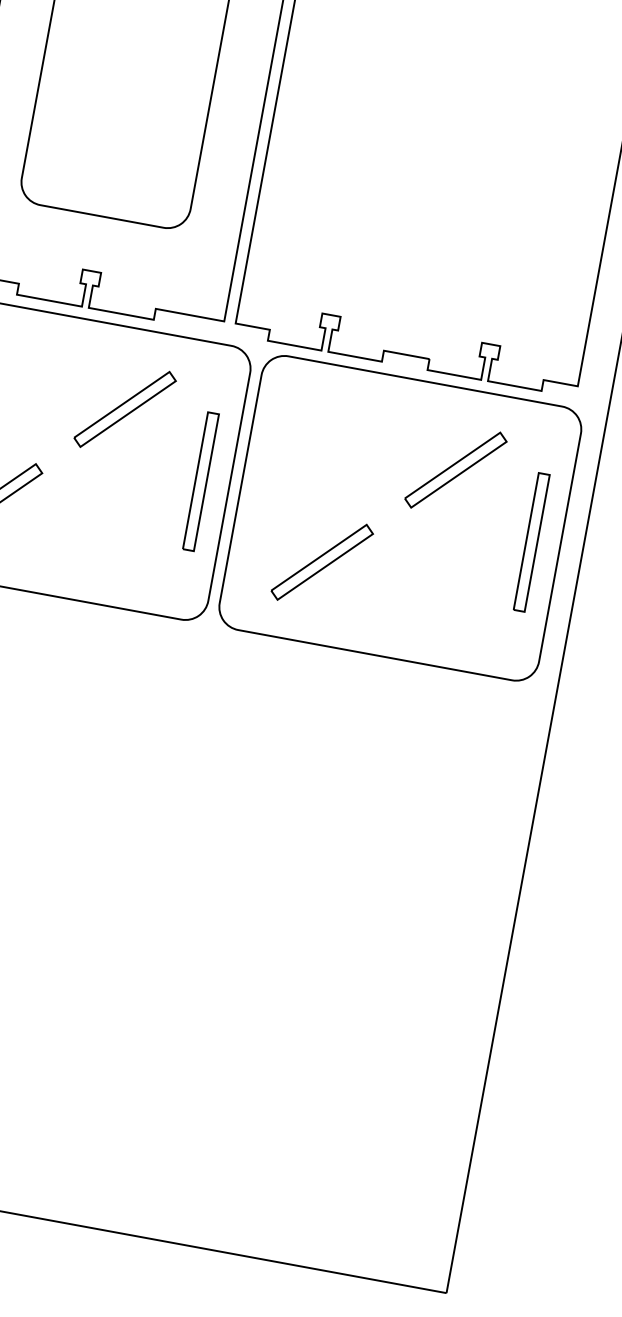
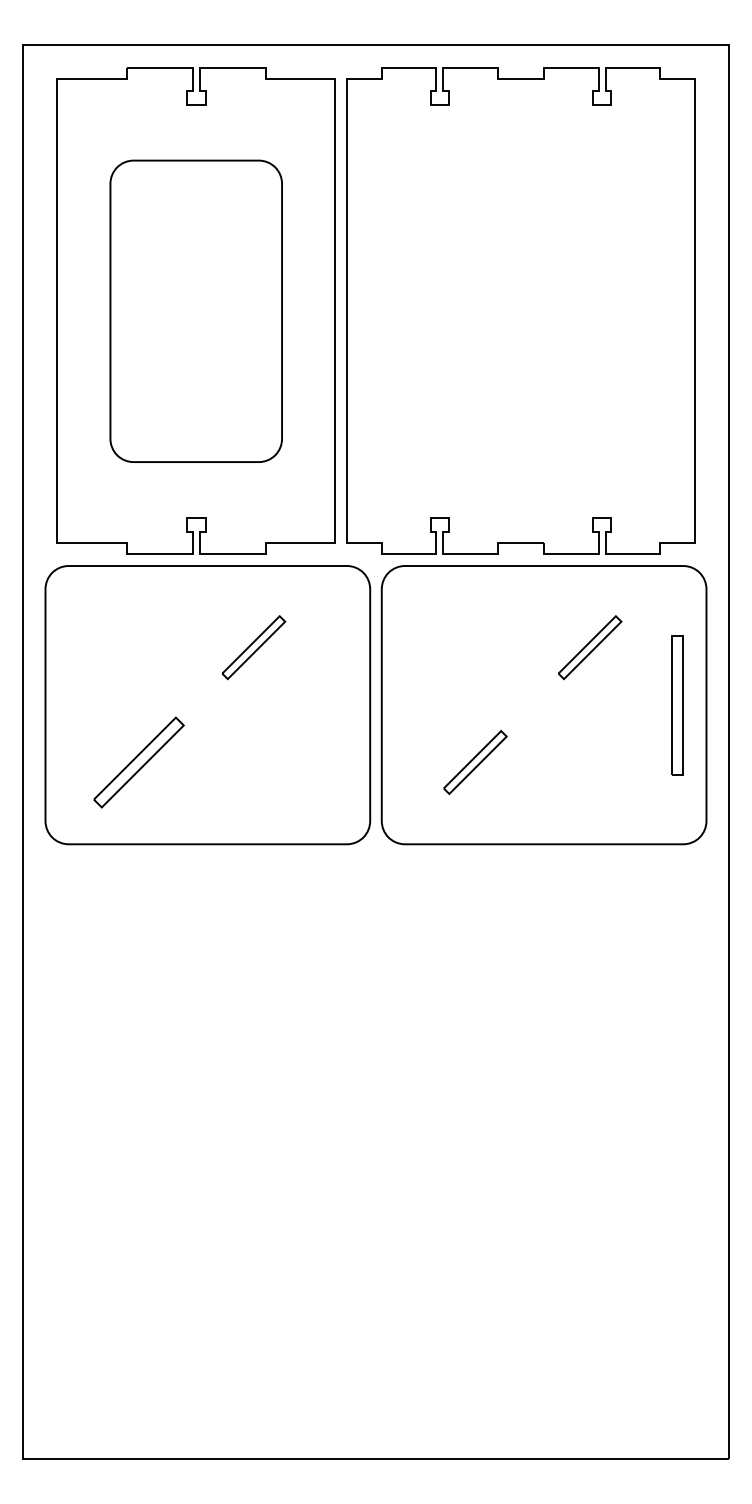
part: (124, 409) -> (253, 647), size x0.7
part: (455, 469) -> (589, 647), size x0.7
part: (200, 482) -> (341, 705), removed
part: (322, 562) -> (475, 762), size x0.7

